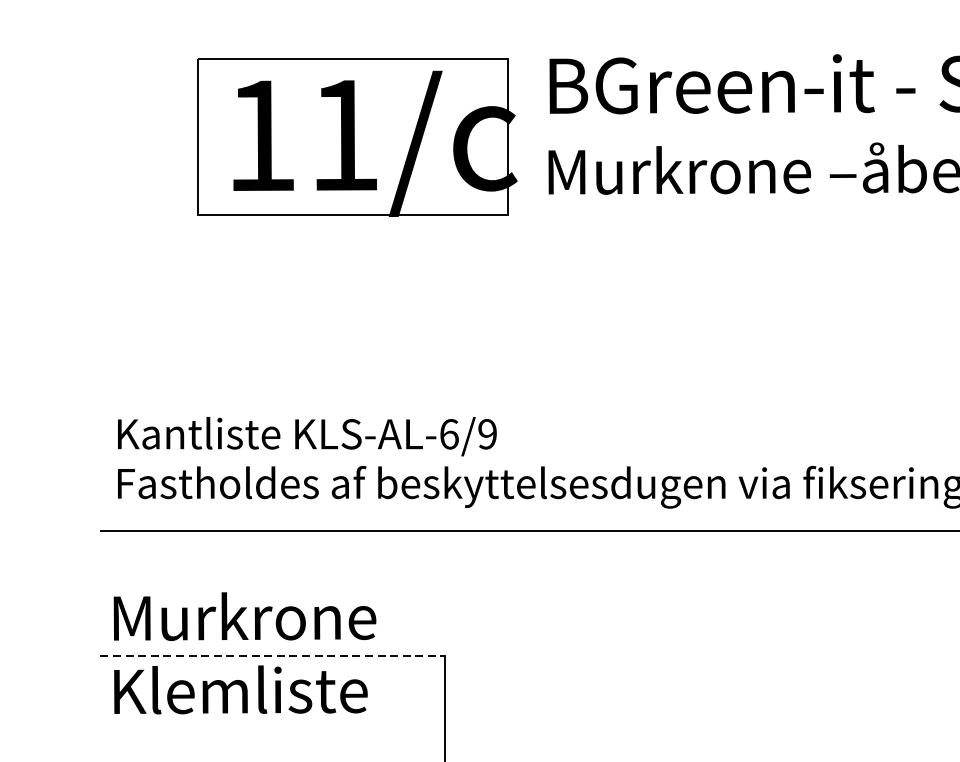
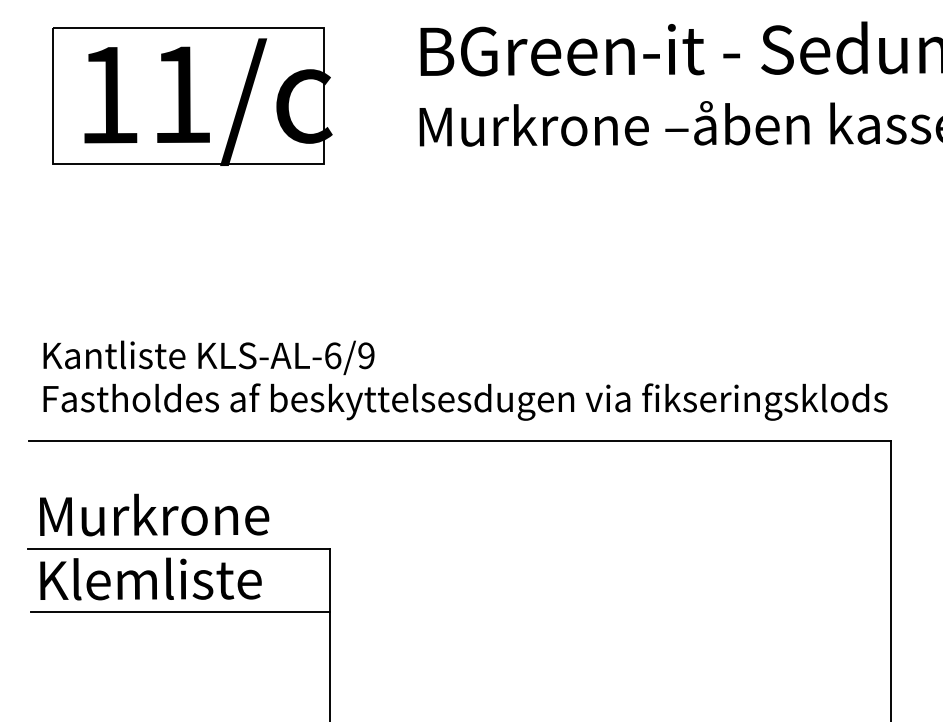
part: (357, 137) -> (192, 96), moved
line: (272, 656) -> (178, 549), dashed -> solid
line: (274, 727) -> (180, 611), added

